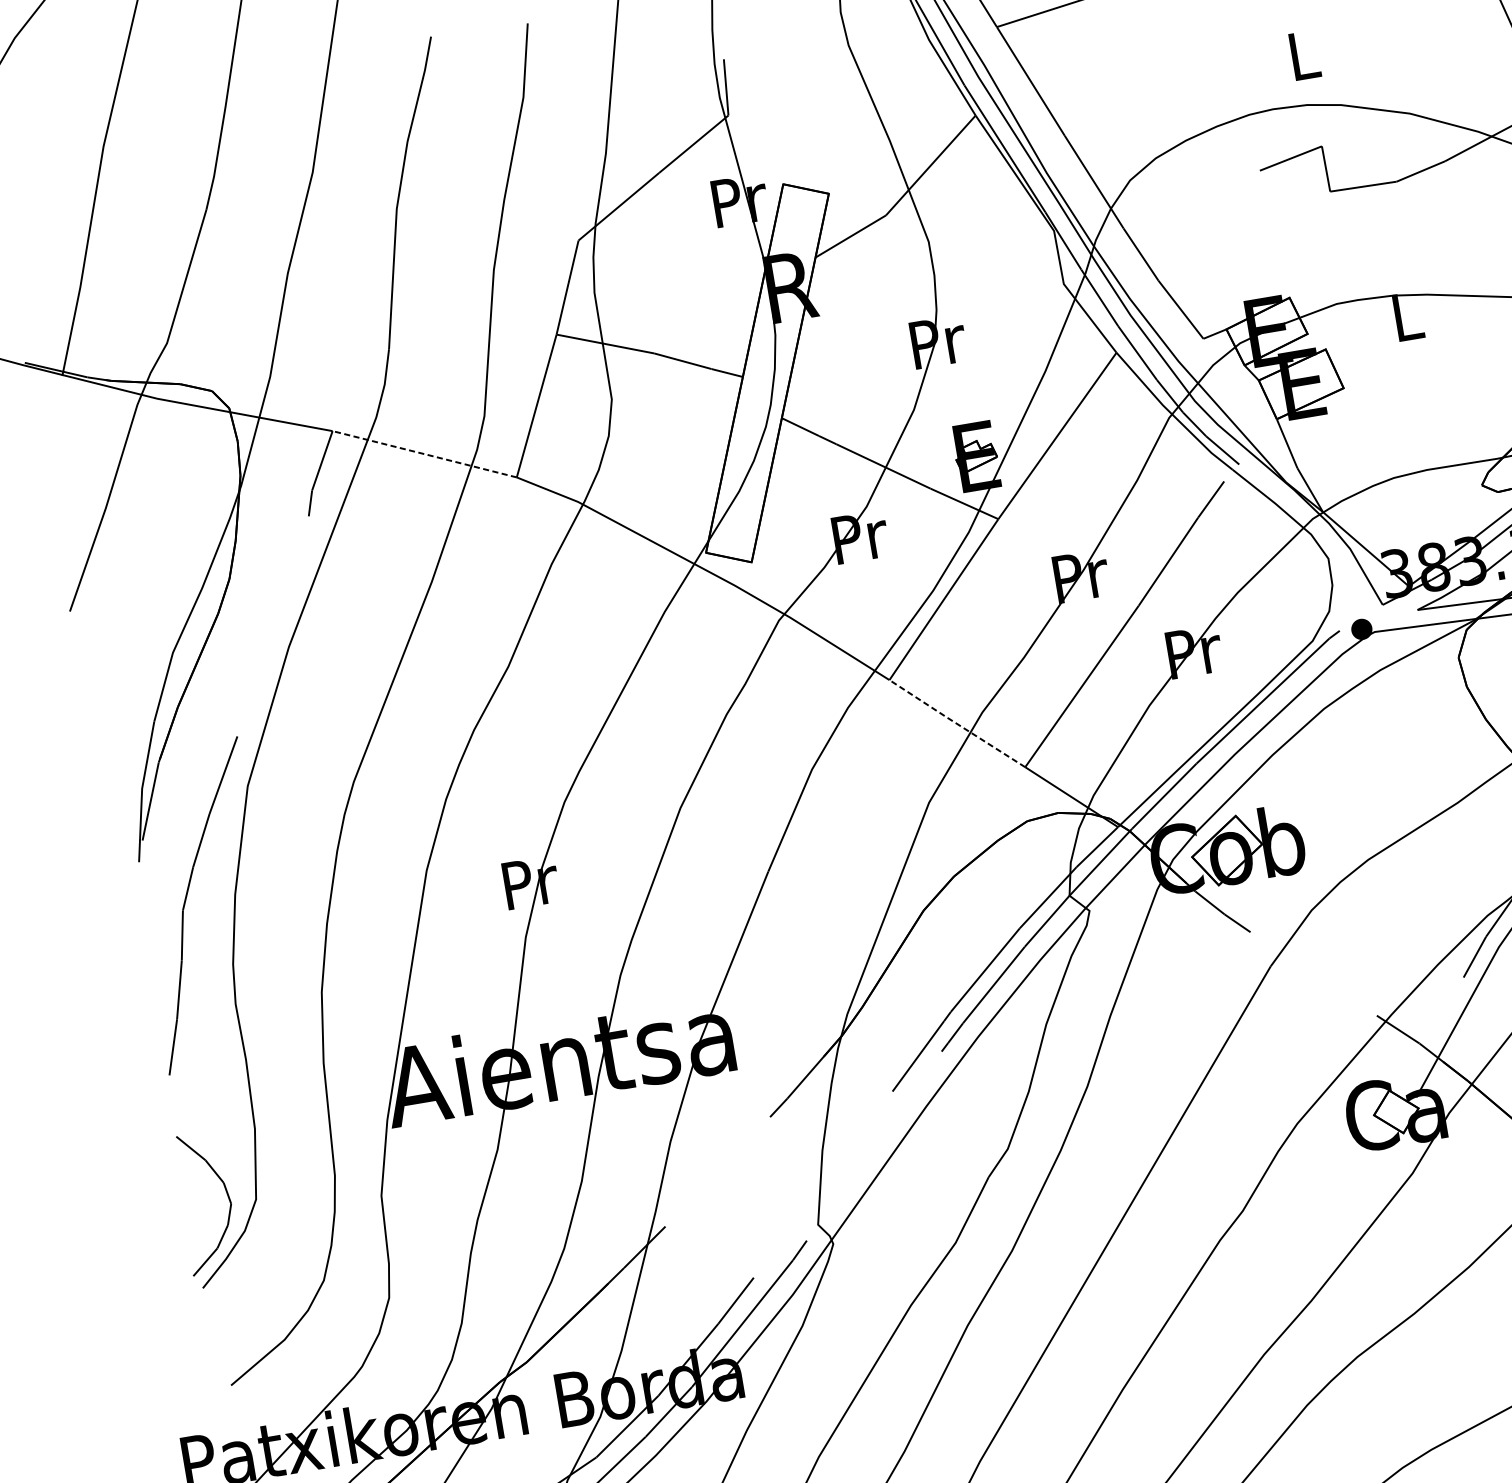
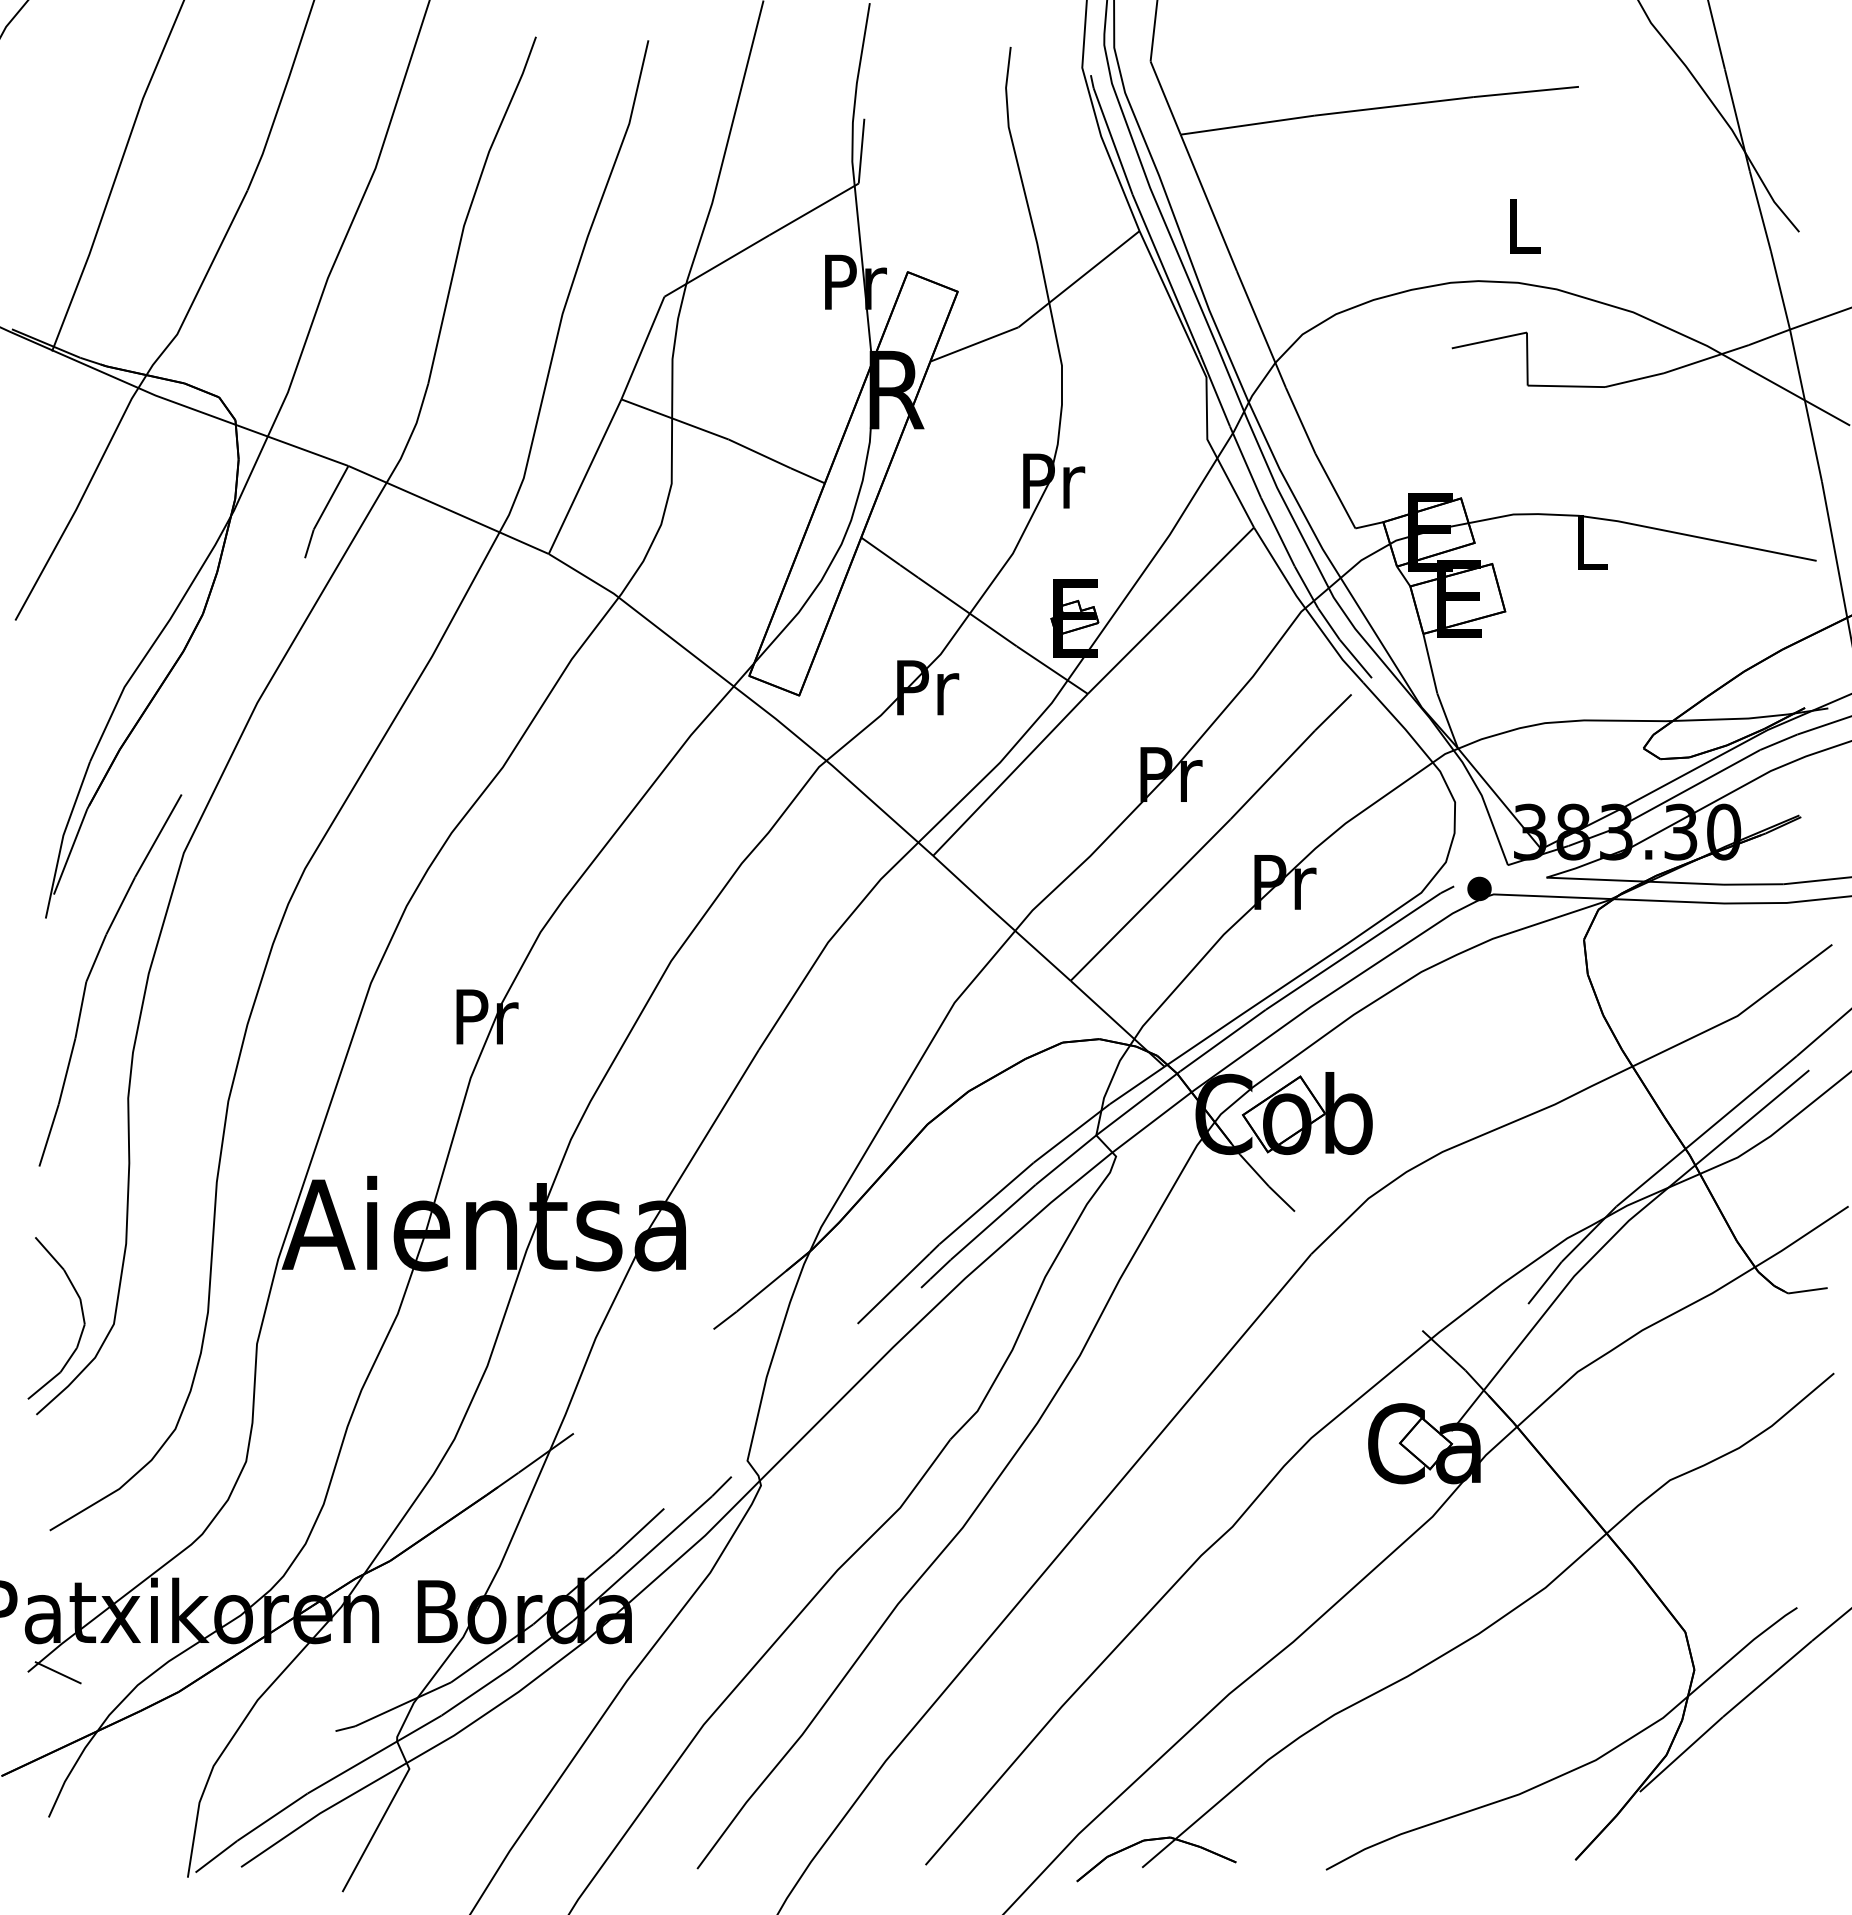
line: (424, 453) -> (448, 509), dashed -> solid
line: (957, 723) -> (1001, 918), dashed -> solid

